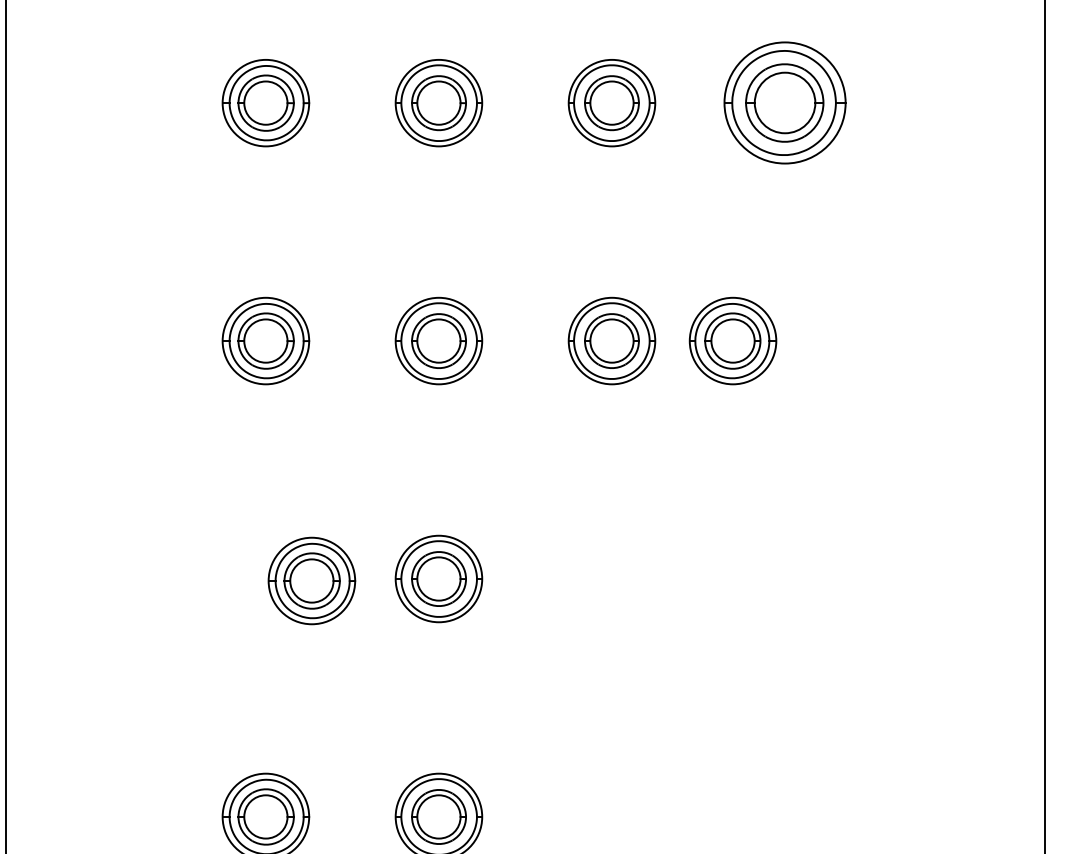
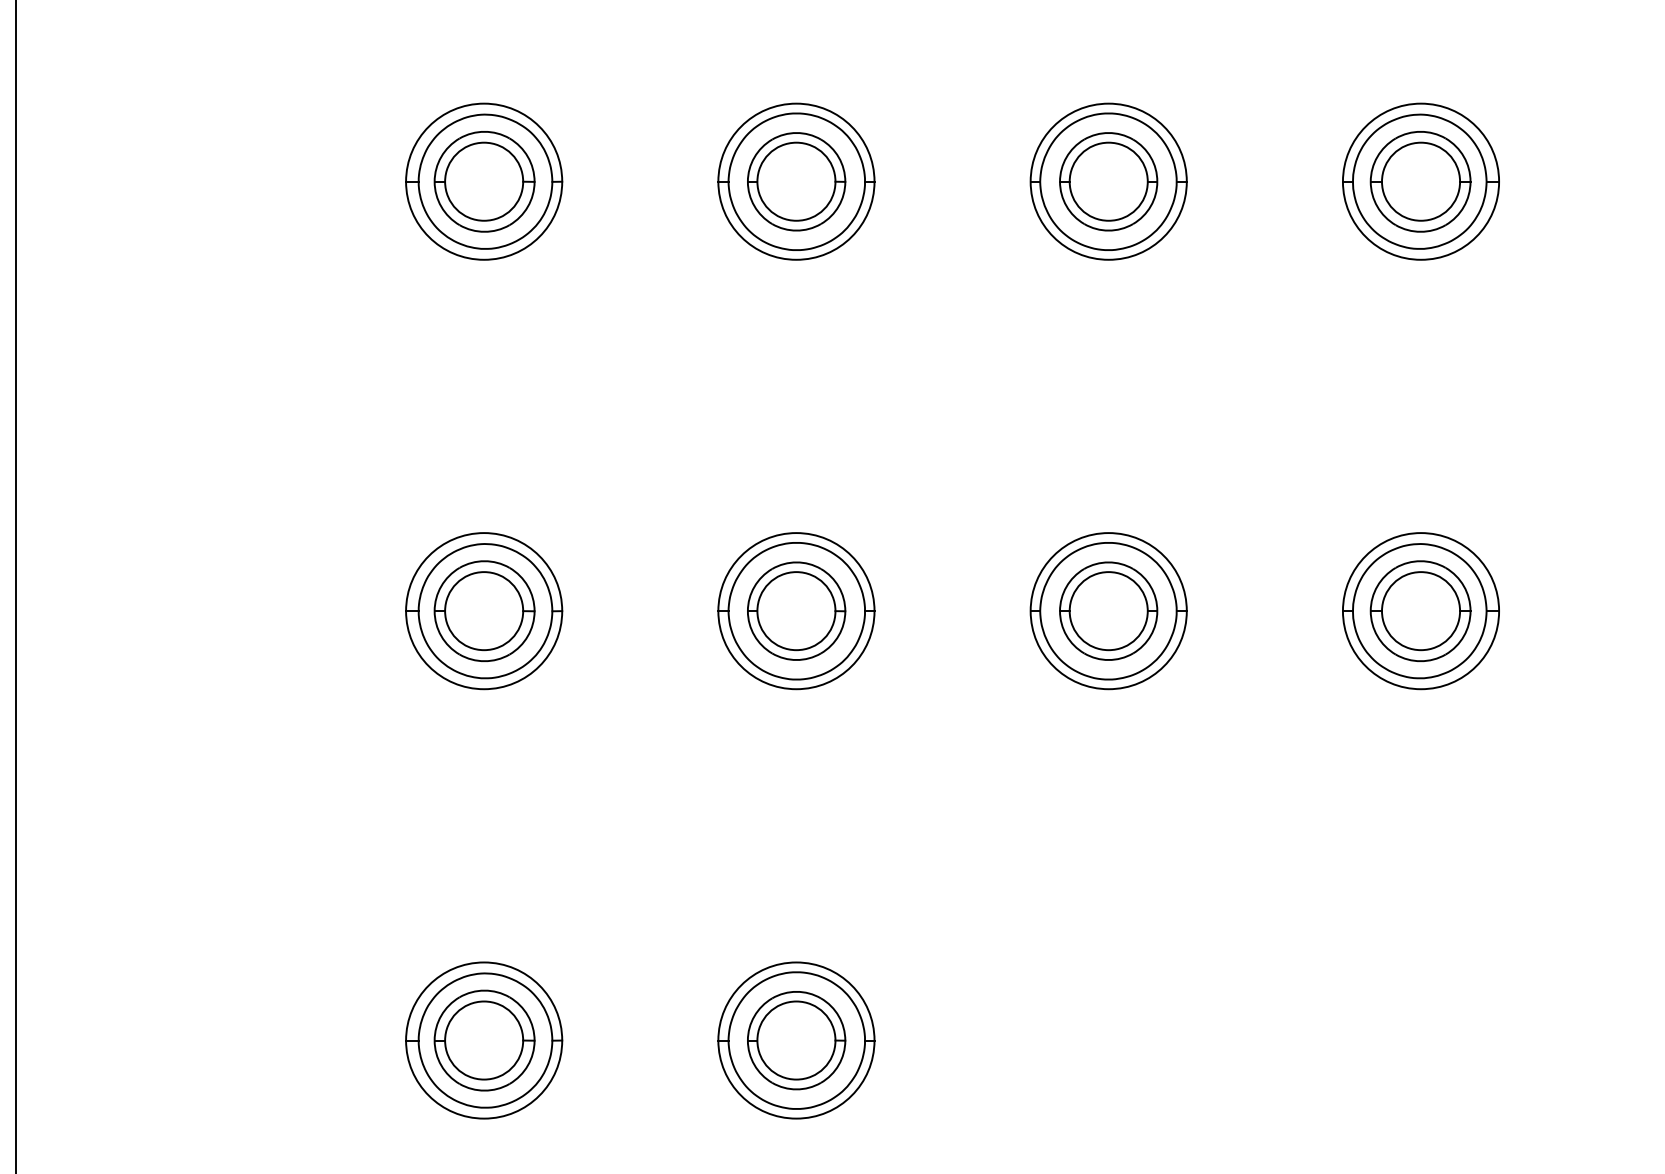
part: (784, 103) -> (1420, 182), size x0.71
part: (732, 340) -> (1420, 610), moved
part: (311, 580) -> (483, 1039), moved

